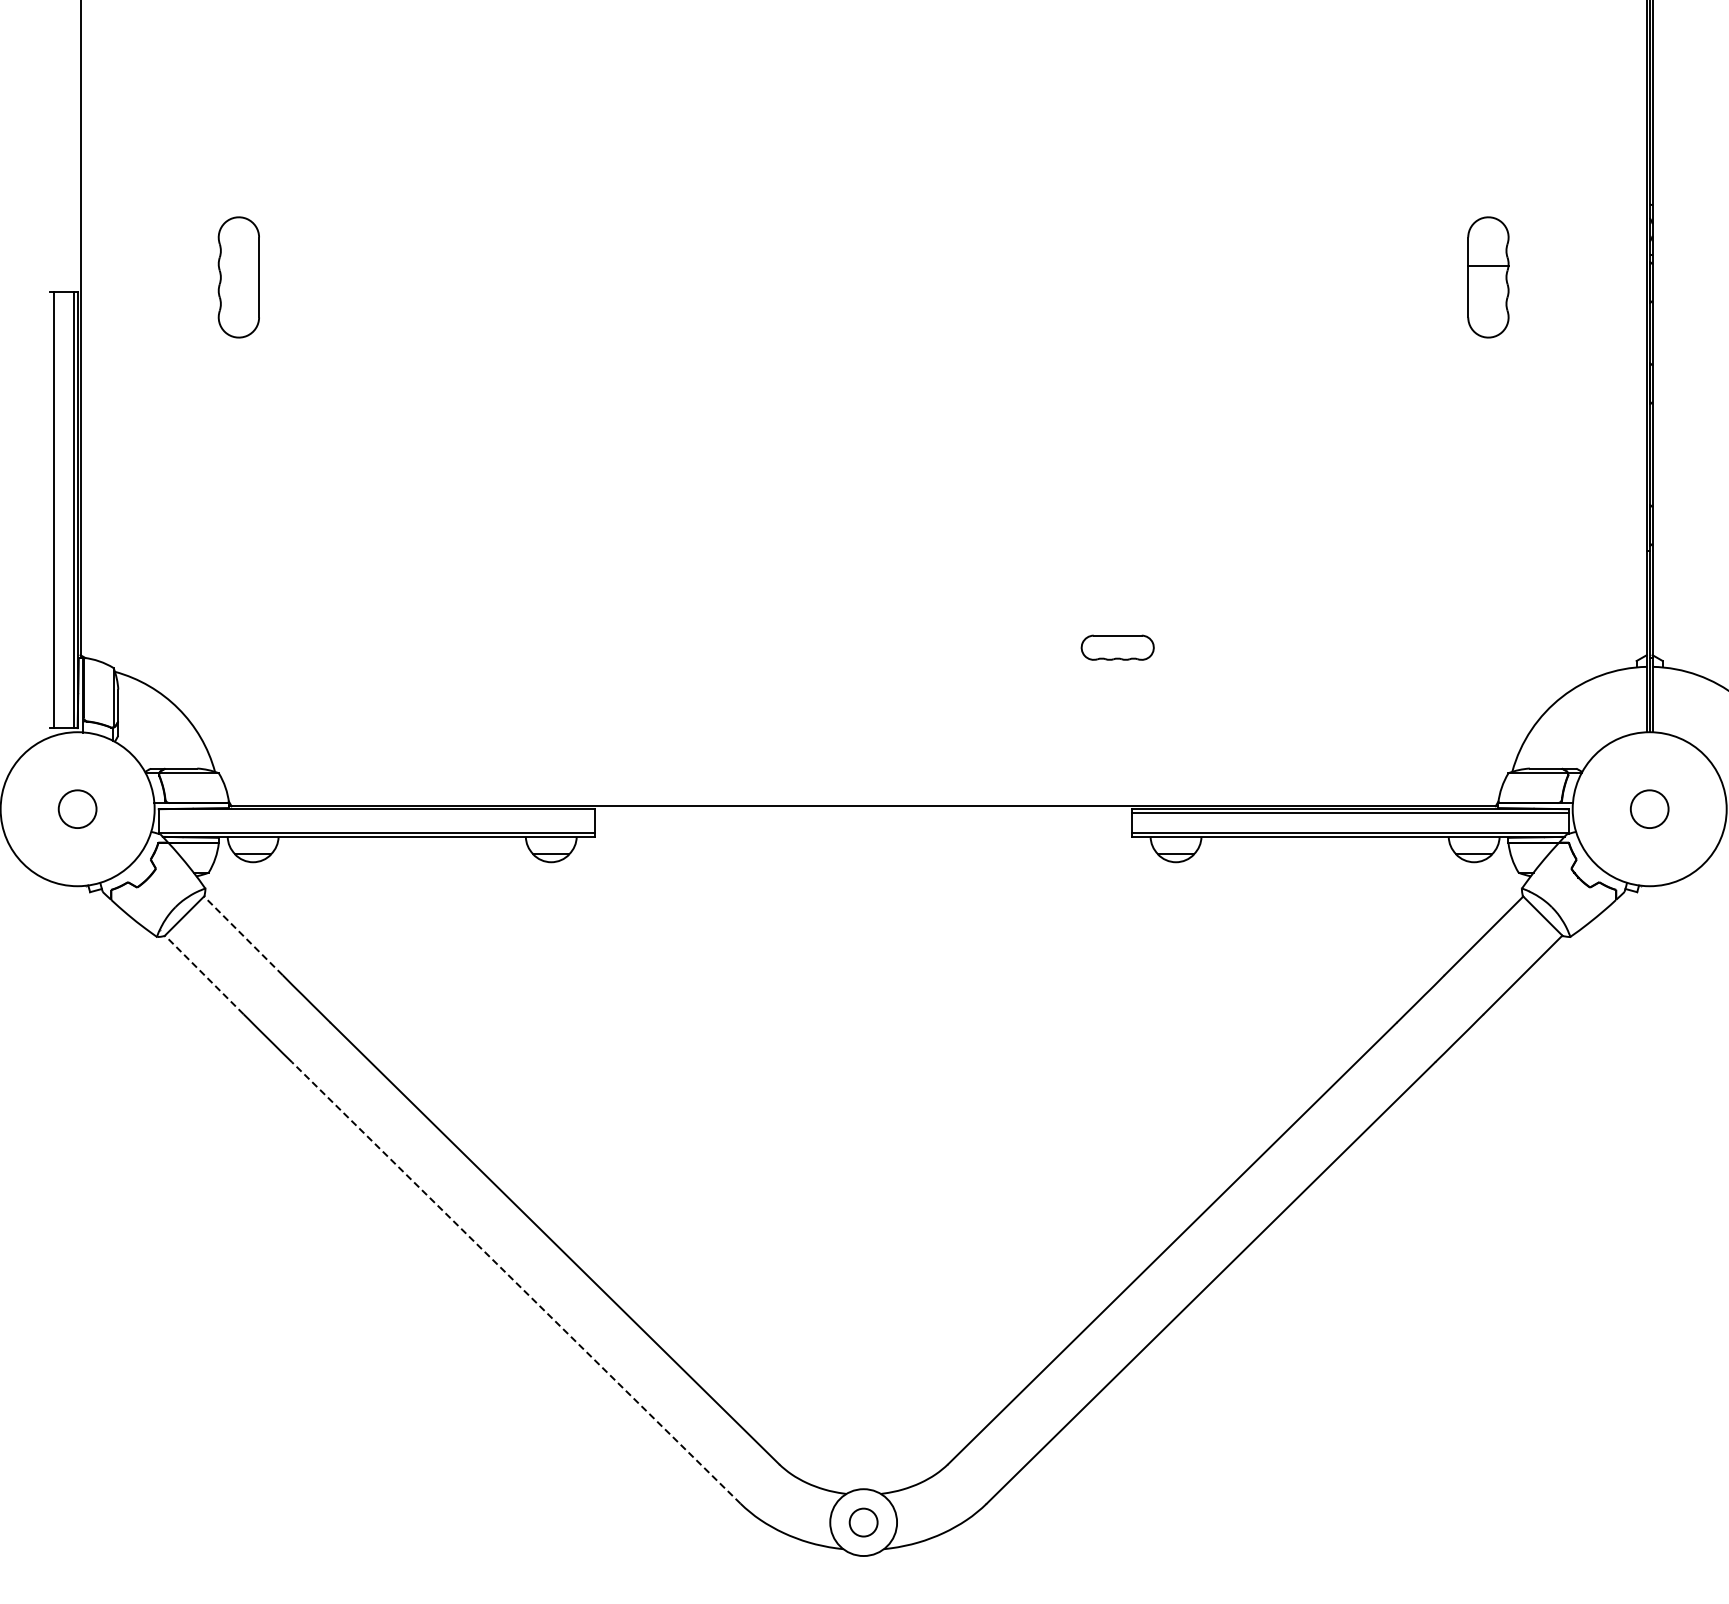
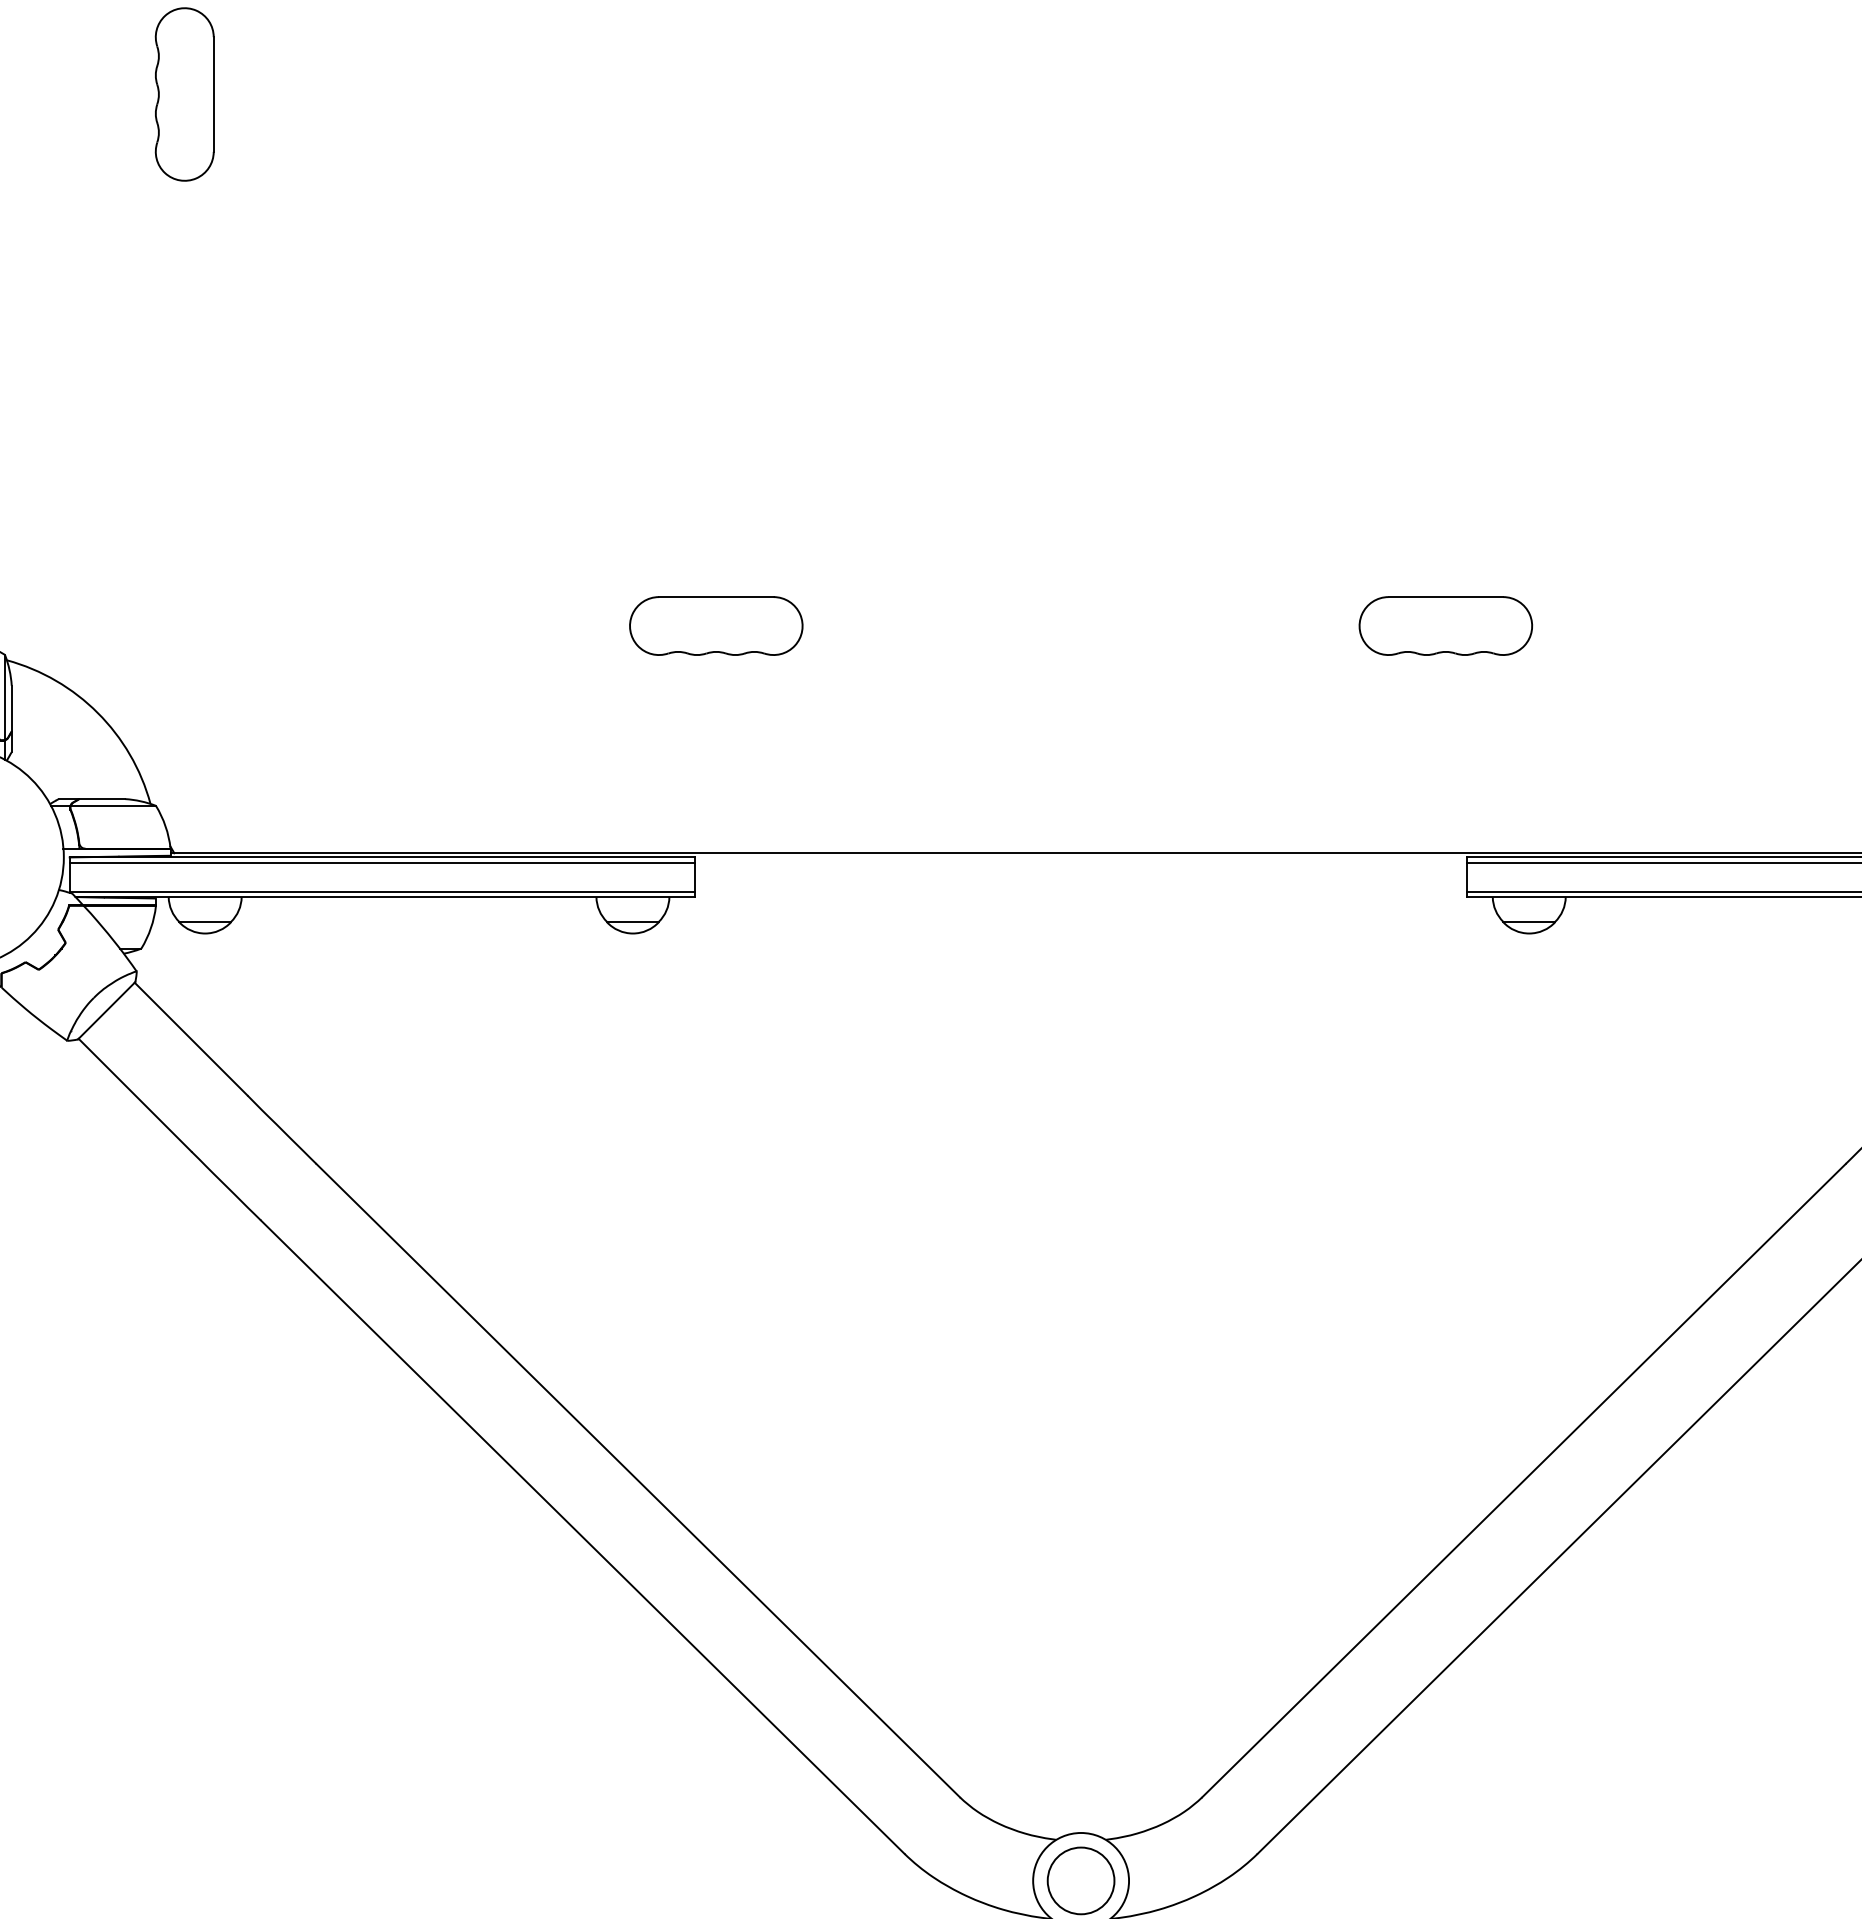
part: (609, 647) -> (716, 625), added
part: (1117, 647) -> (1445, 625), size x1.67
line: (376, 812) -> (382, 862), added
line: (243, 935) -> (191, 1038), dashed -> solid
line: (204, 974) -> (135, 1094), dashed -> solid
line: (516, 1283) -> (582, 1537), dashed -> solid
circle: (863, 1522) -> (1080, 1880), size x1.67

